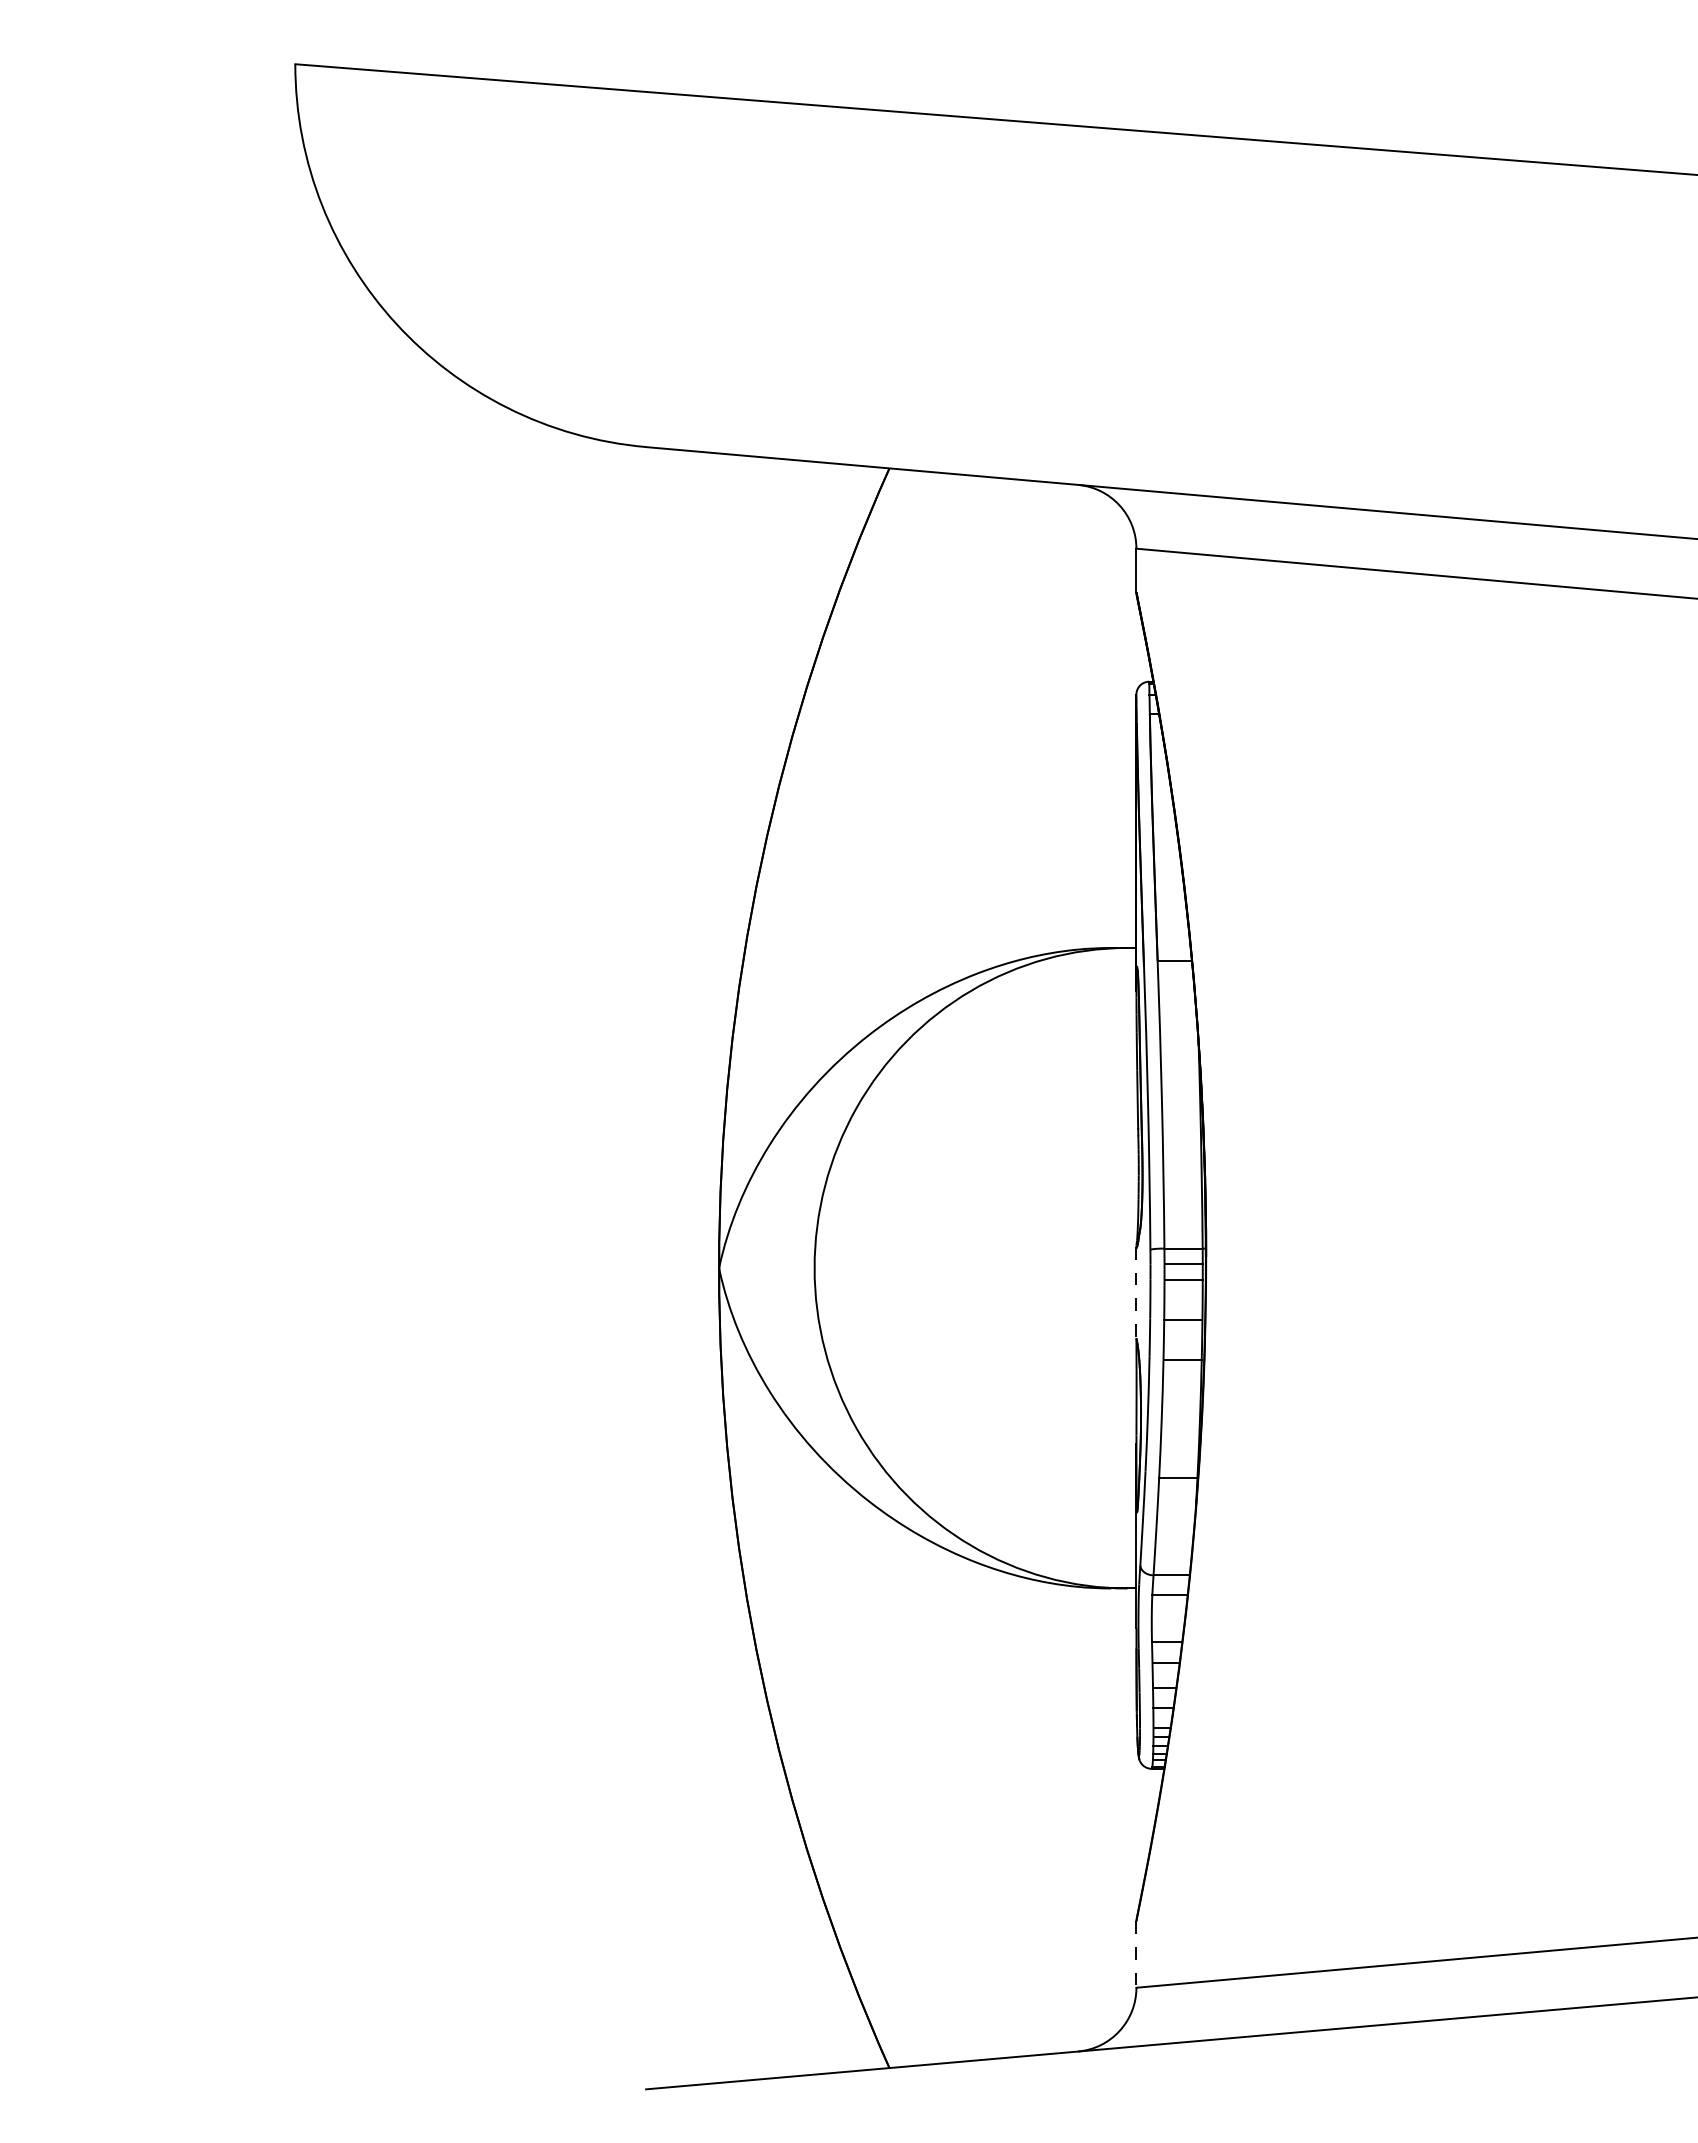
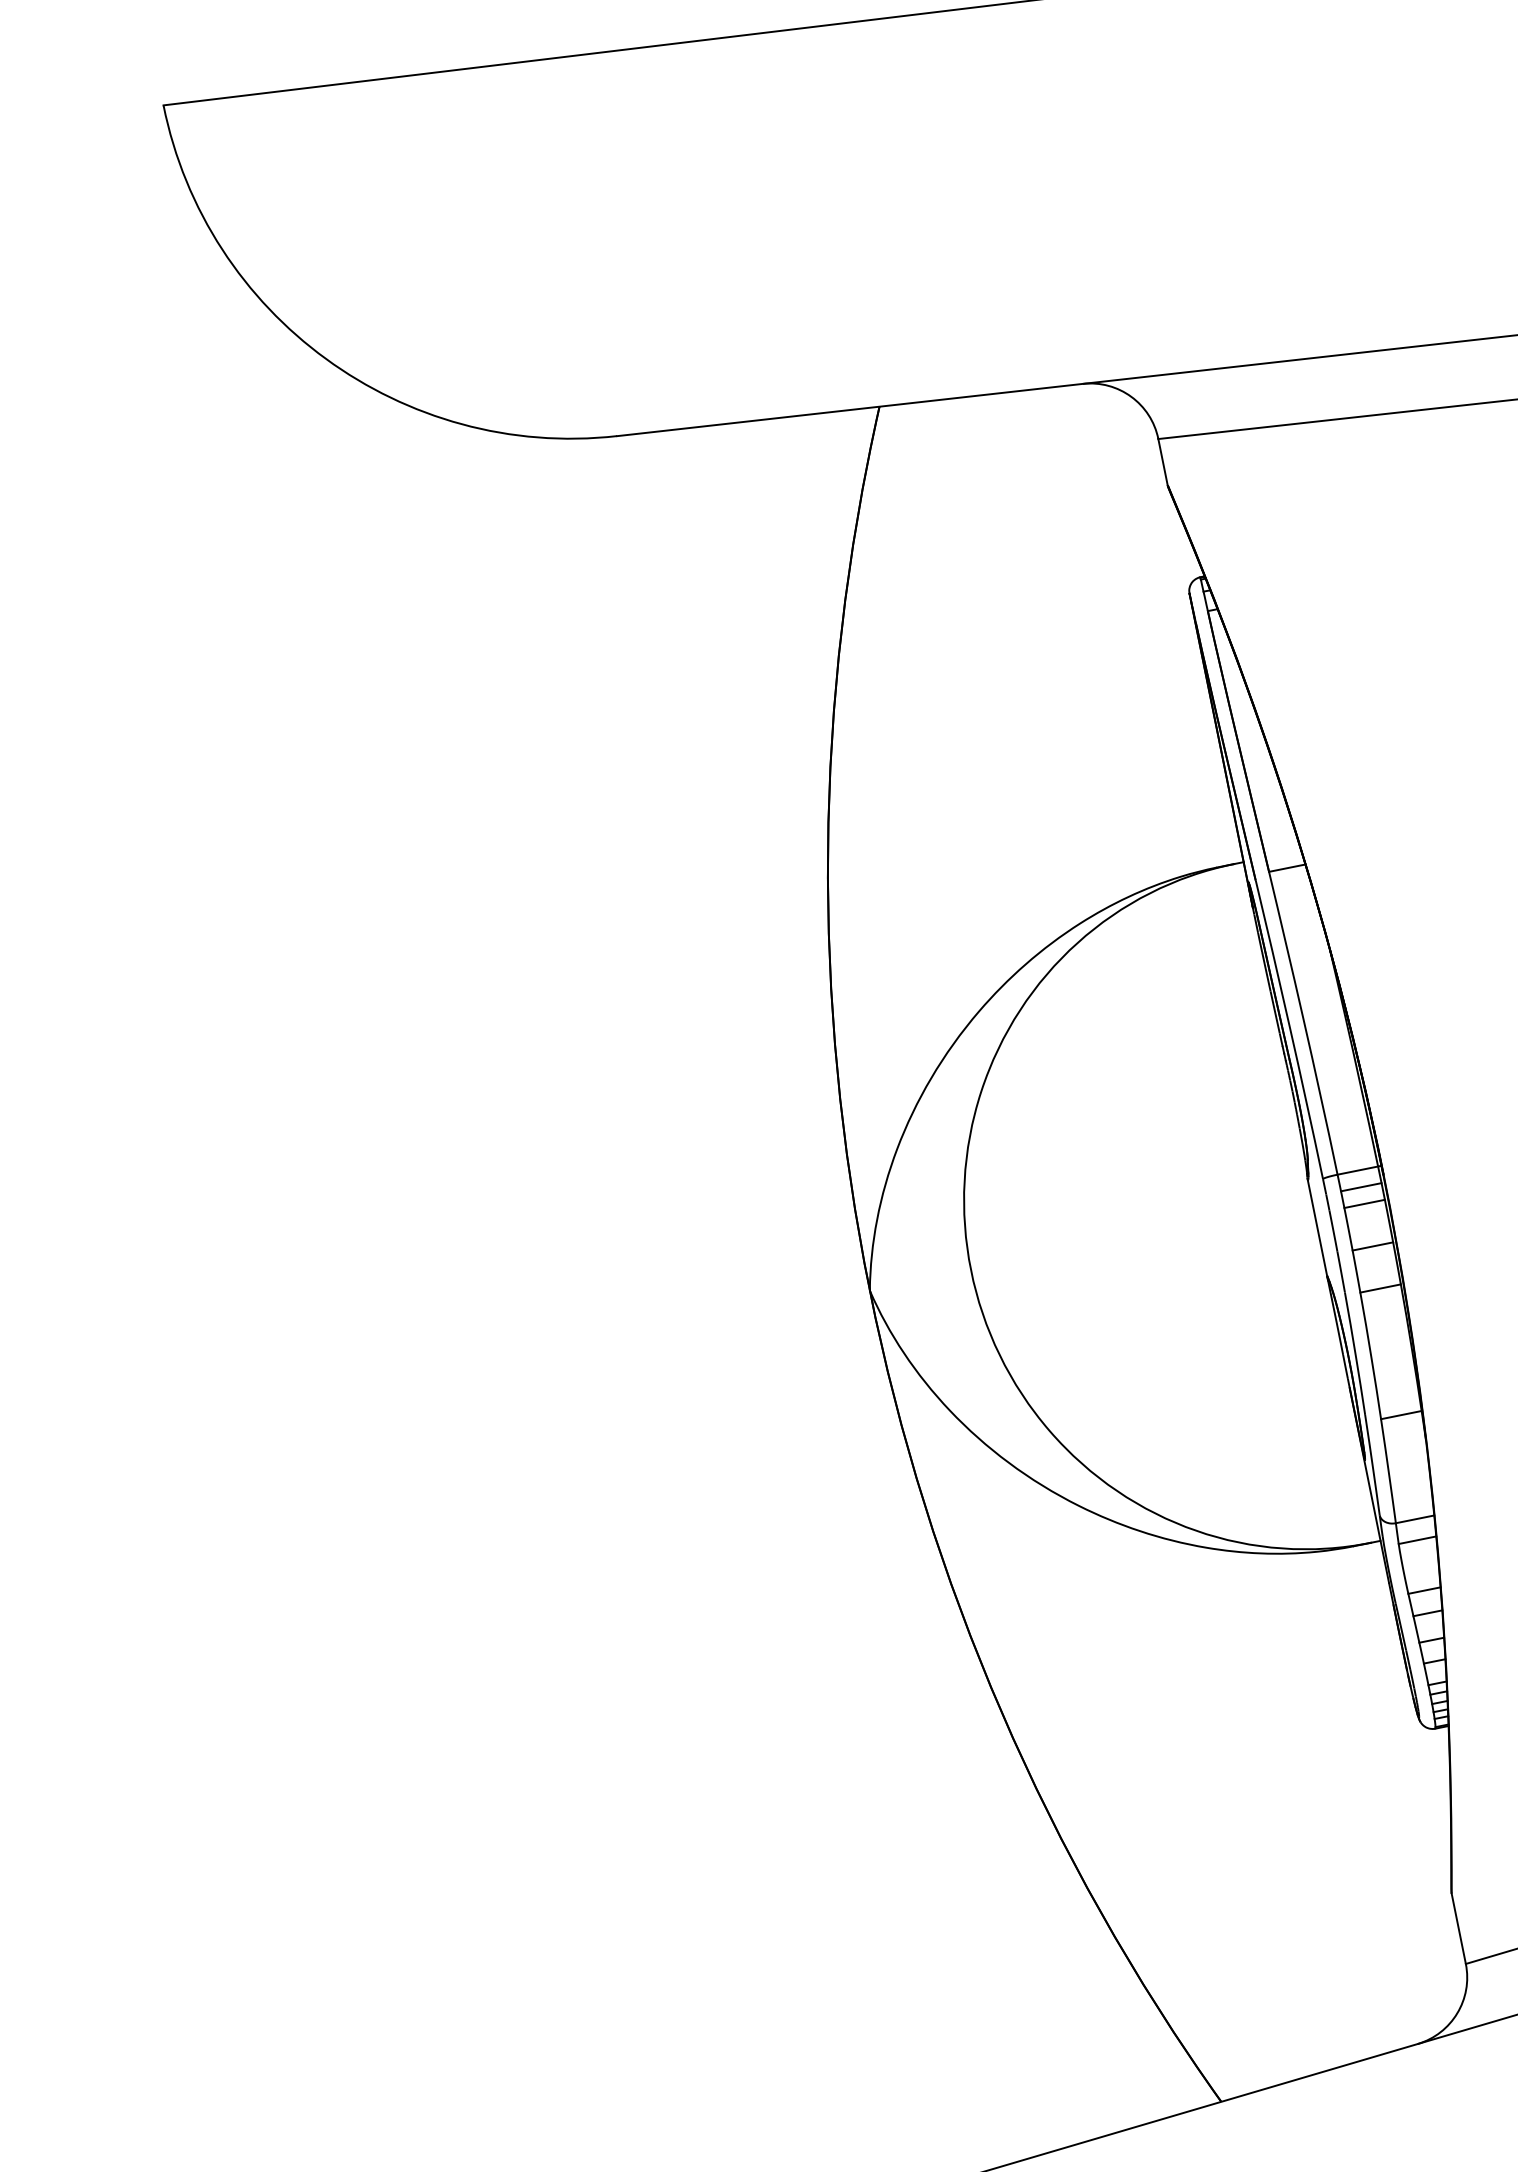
line: (1136, 1294) -> (1317, 1229), dashed -> solid
line: (1136, 1955) -> (1459, 1929), dashed -> solid

